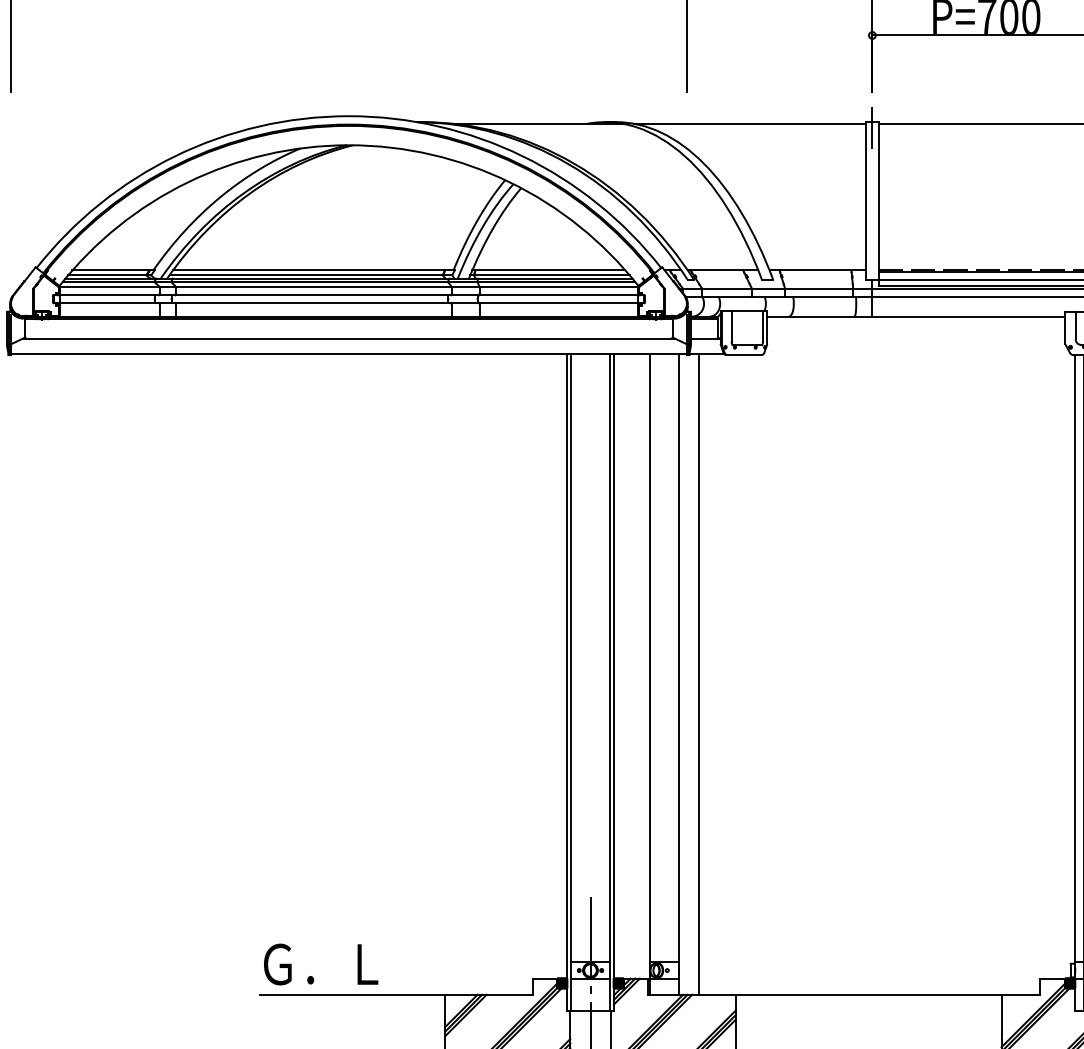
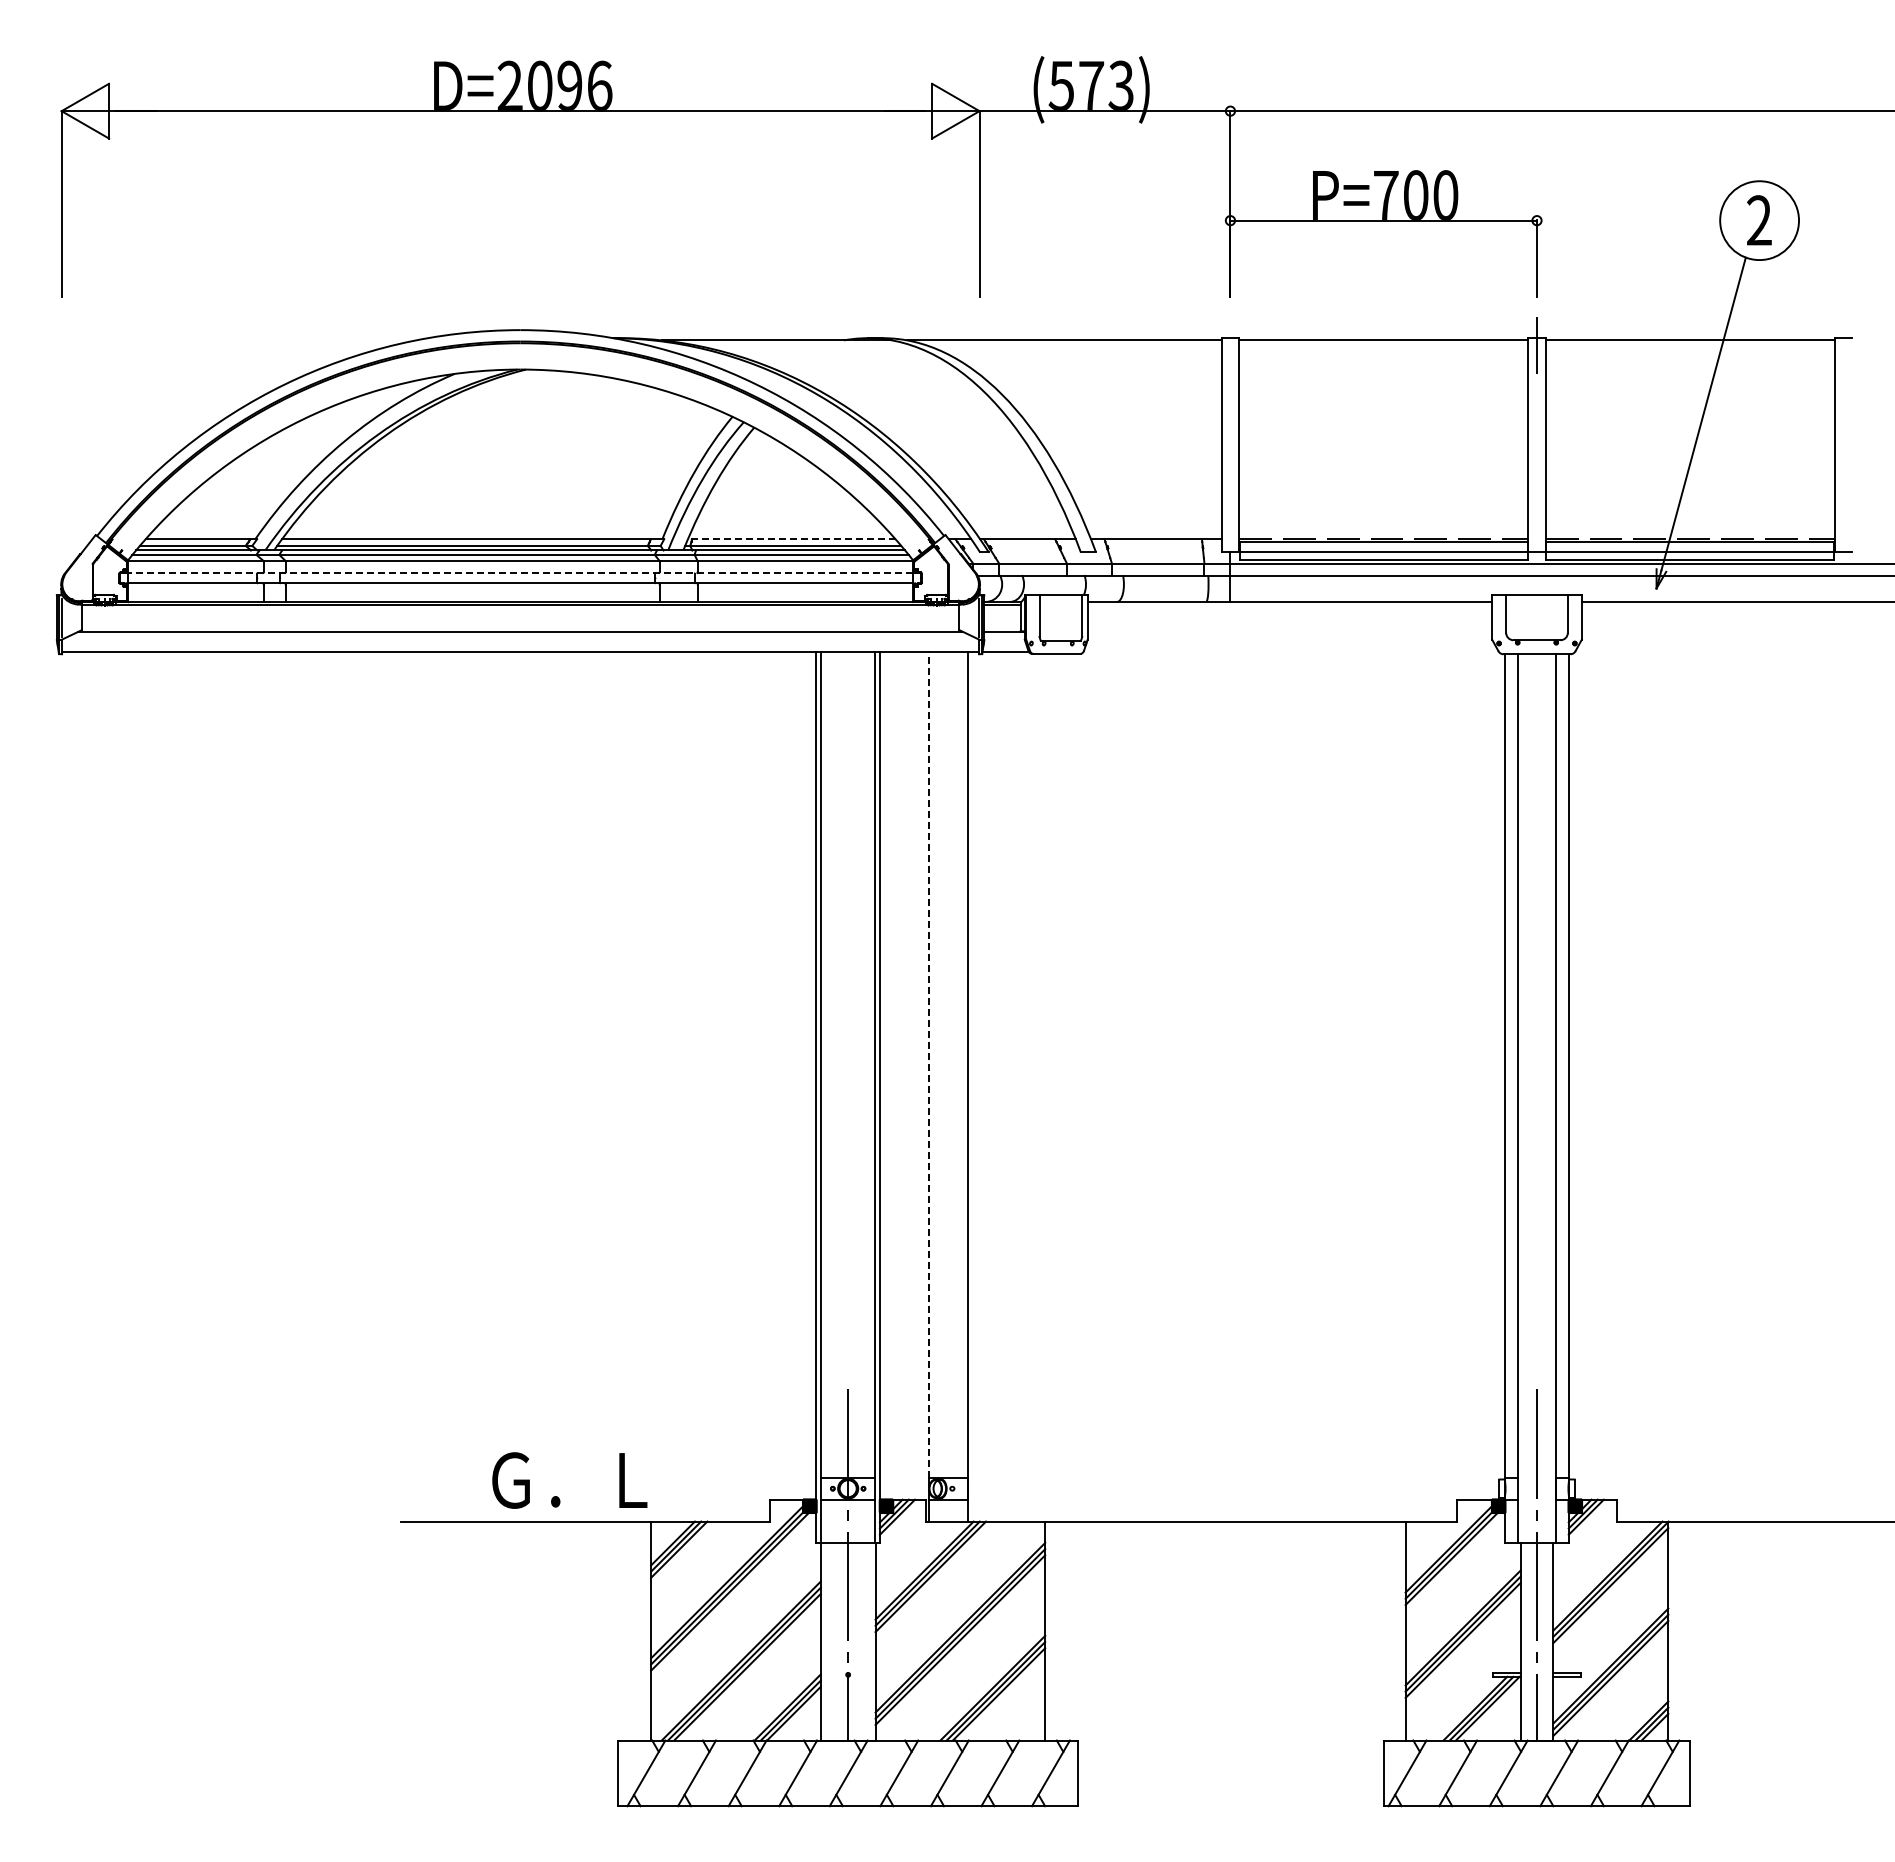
line: (872, 127) -> (1230, 345), removed
line: (548, 270) -> (791, 539), solid -> dashed
line: (348, 294) -> (520, 572), solid -> dashed
line: (650, 657) -> (929, 1064), solid -> dashed
line: (699, 673) -> (995, 1086), removed
text: (320, 964) -> (569, 1480), moved

